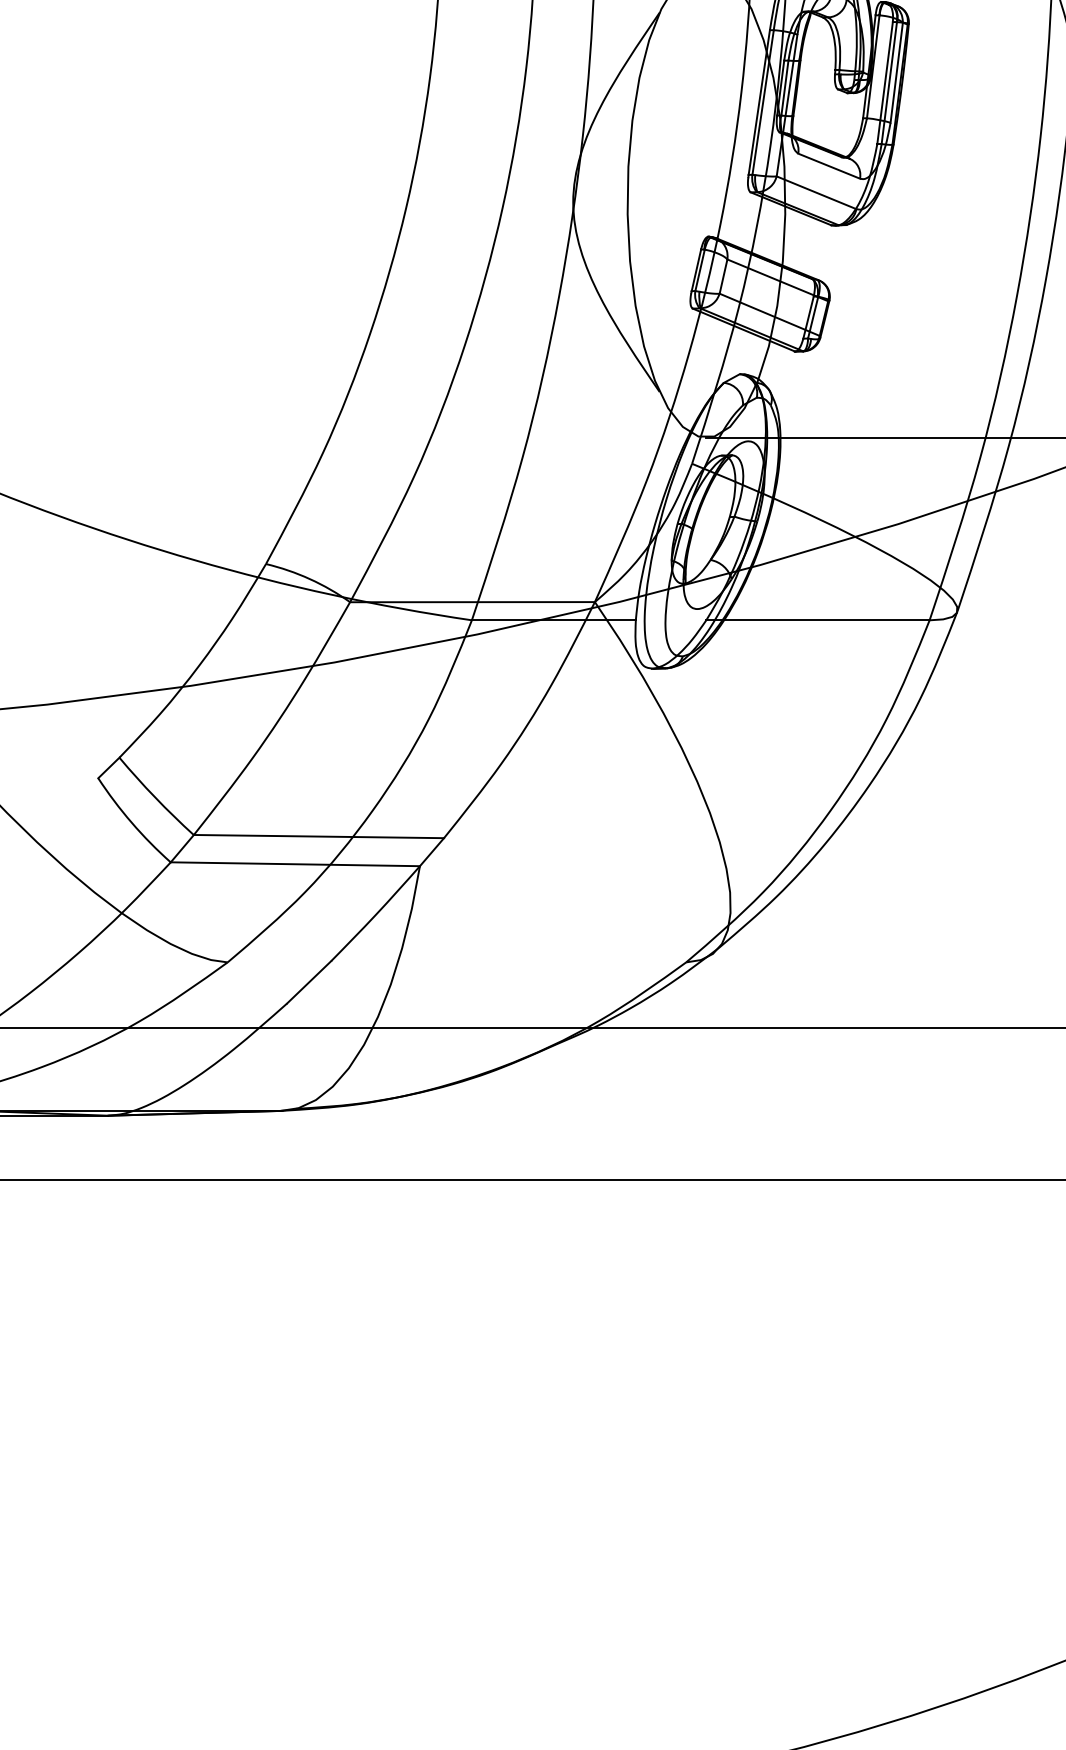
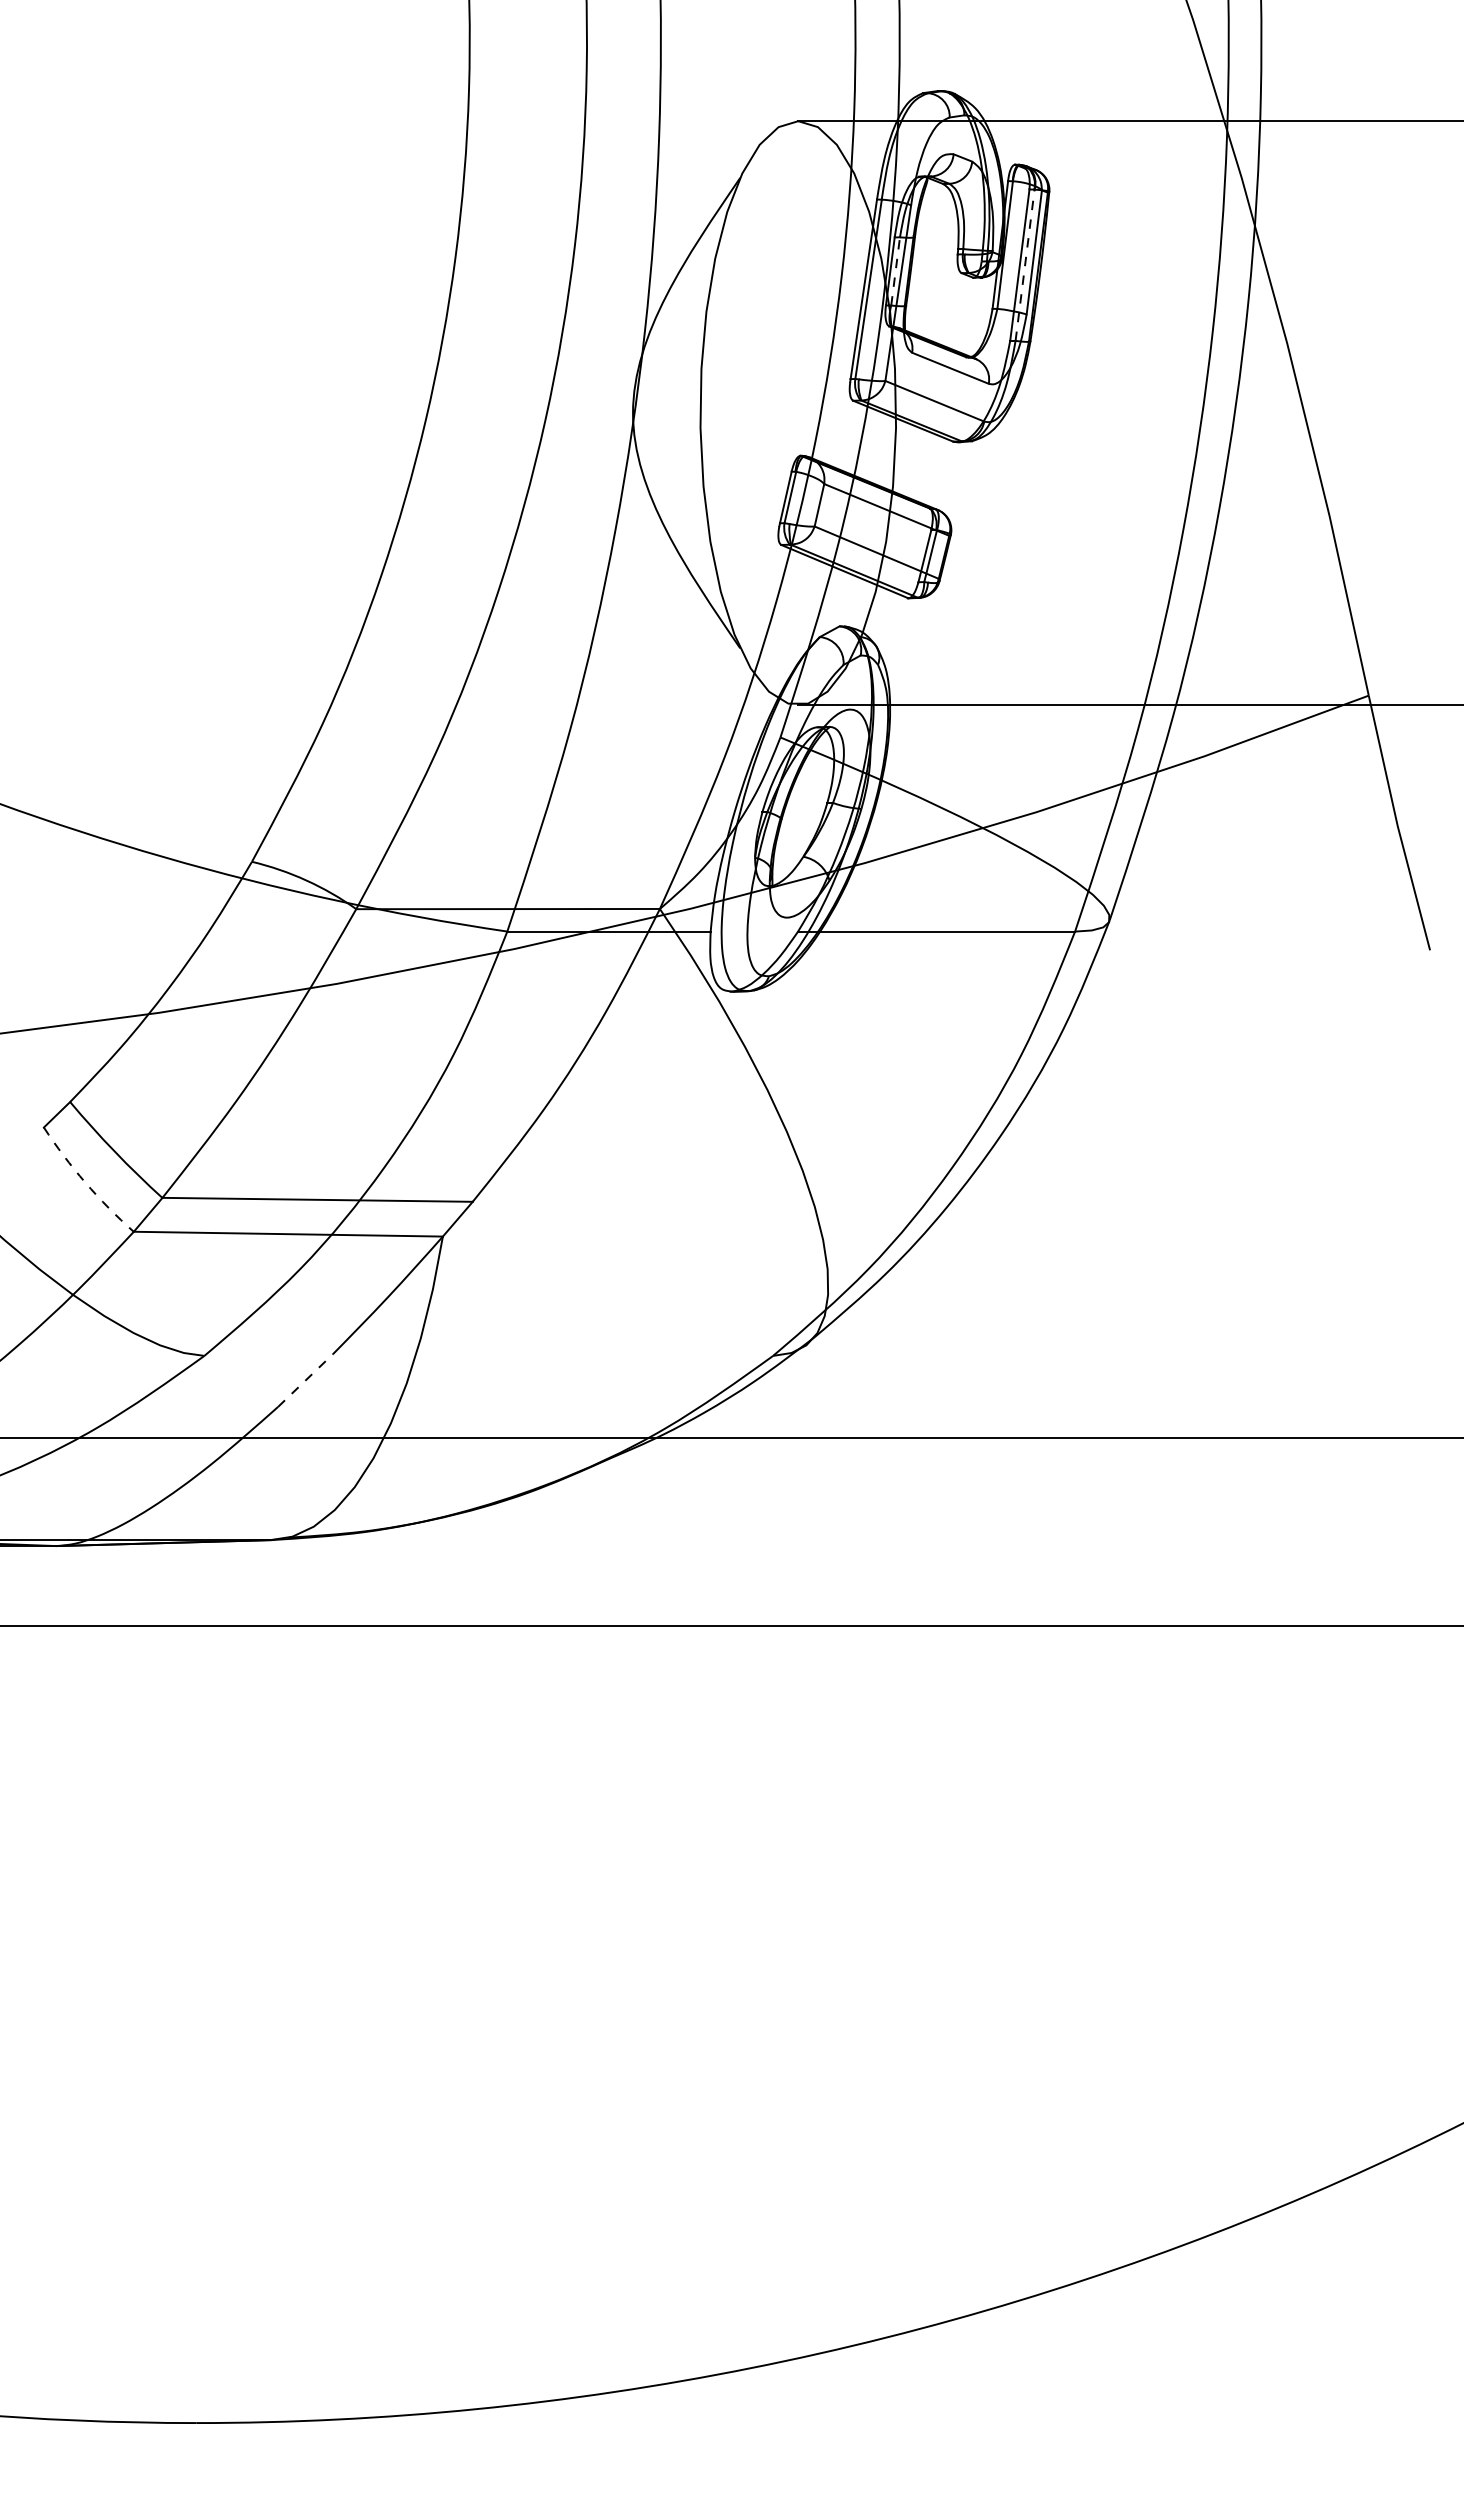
line: (889, 82) -> (1025, 264), solid -> dashed
line: (784, 87) -> (895, 270), solid -> dashed
arc: (131, 822) -> (85, 1182), solid -> dashed
line: (309, 982) -> (305, 1380), solid -> dashed

